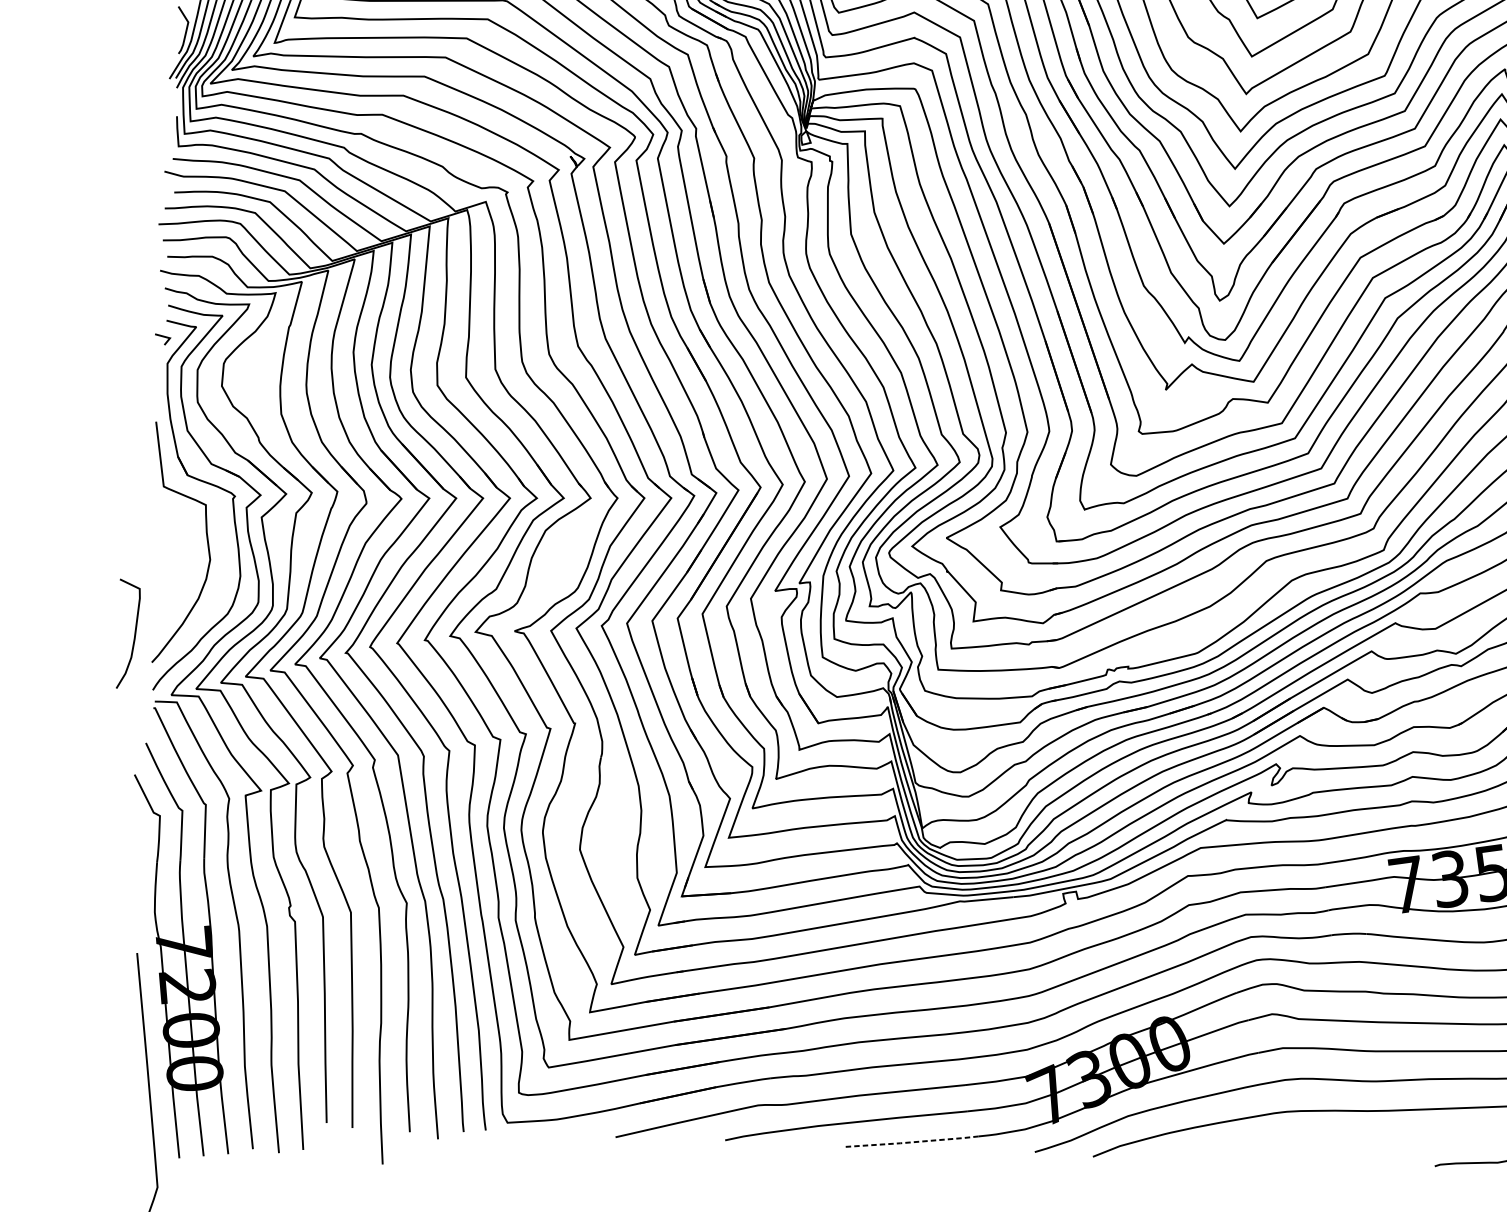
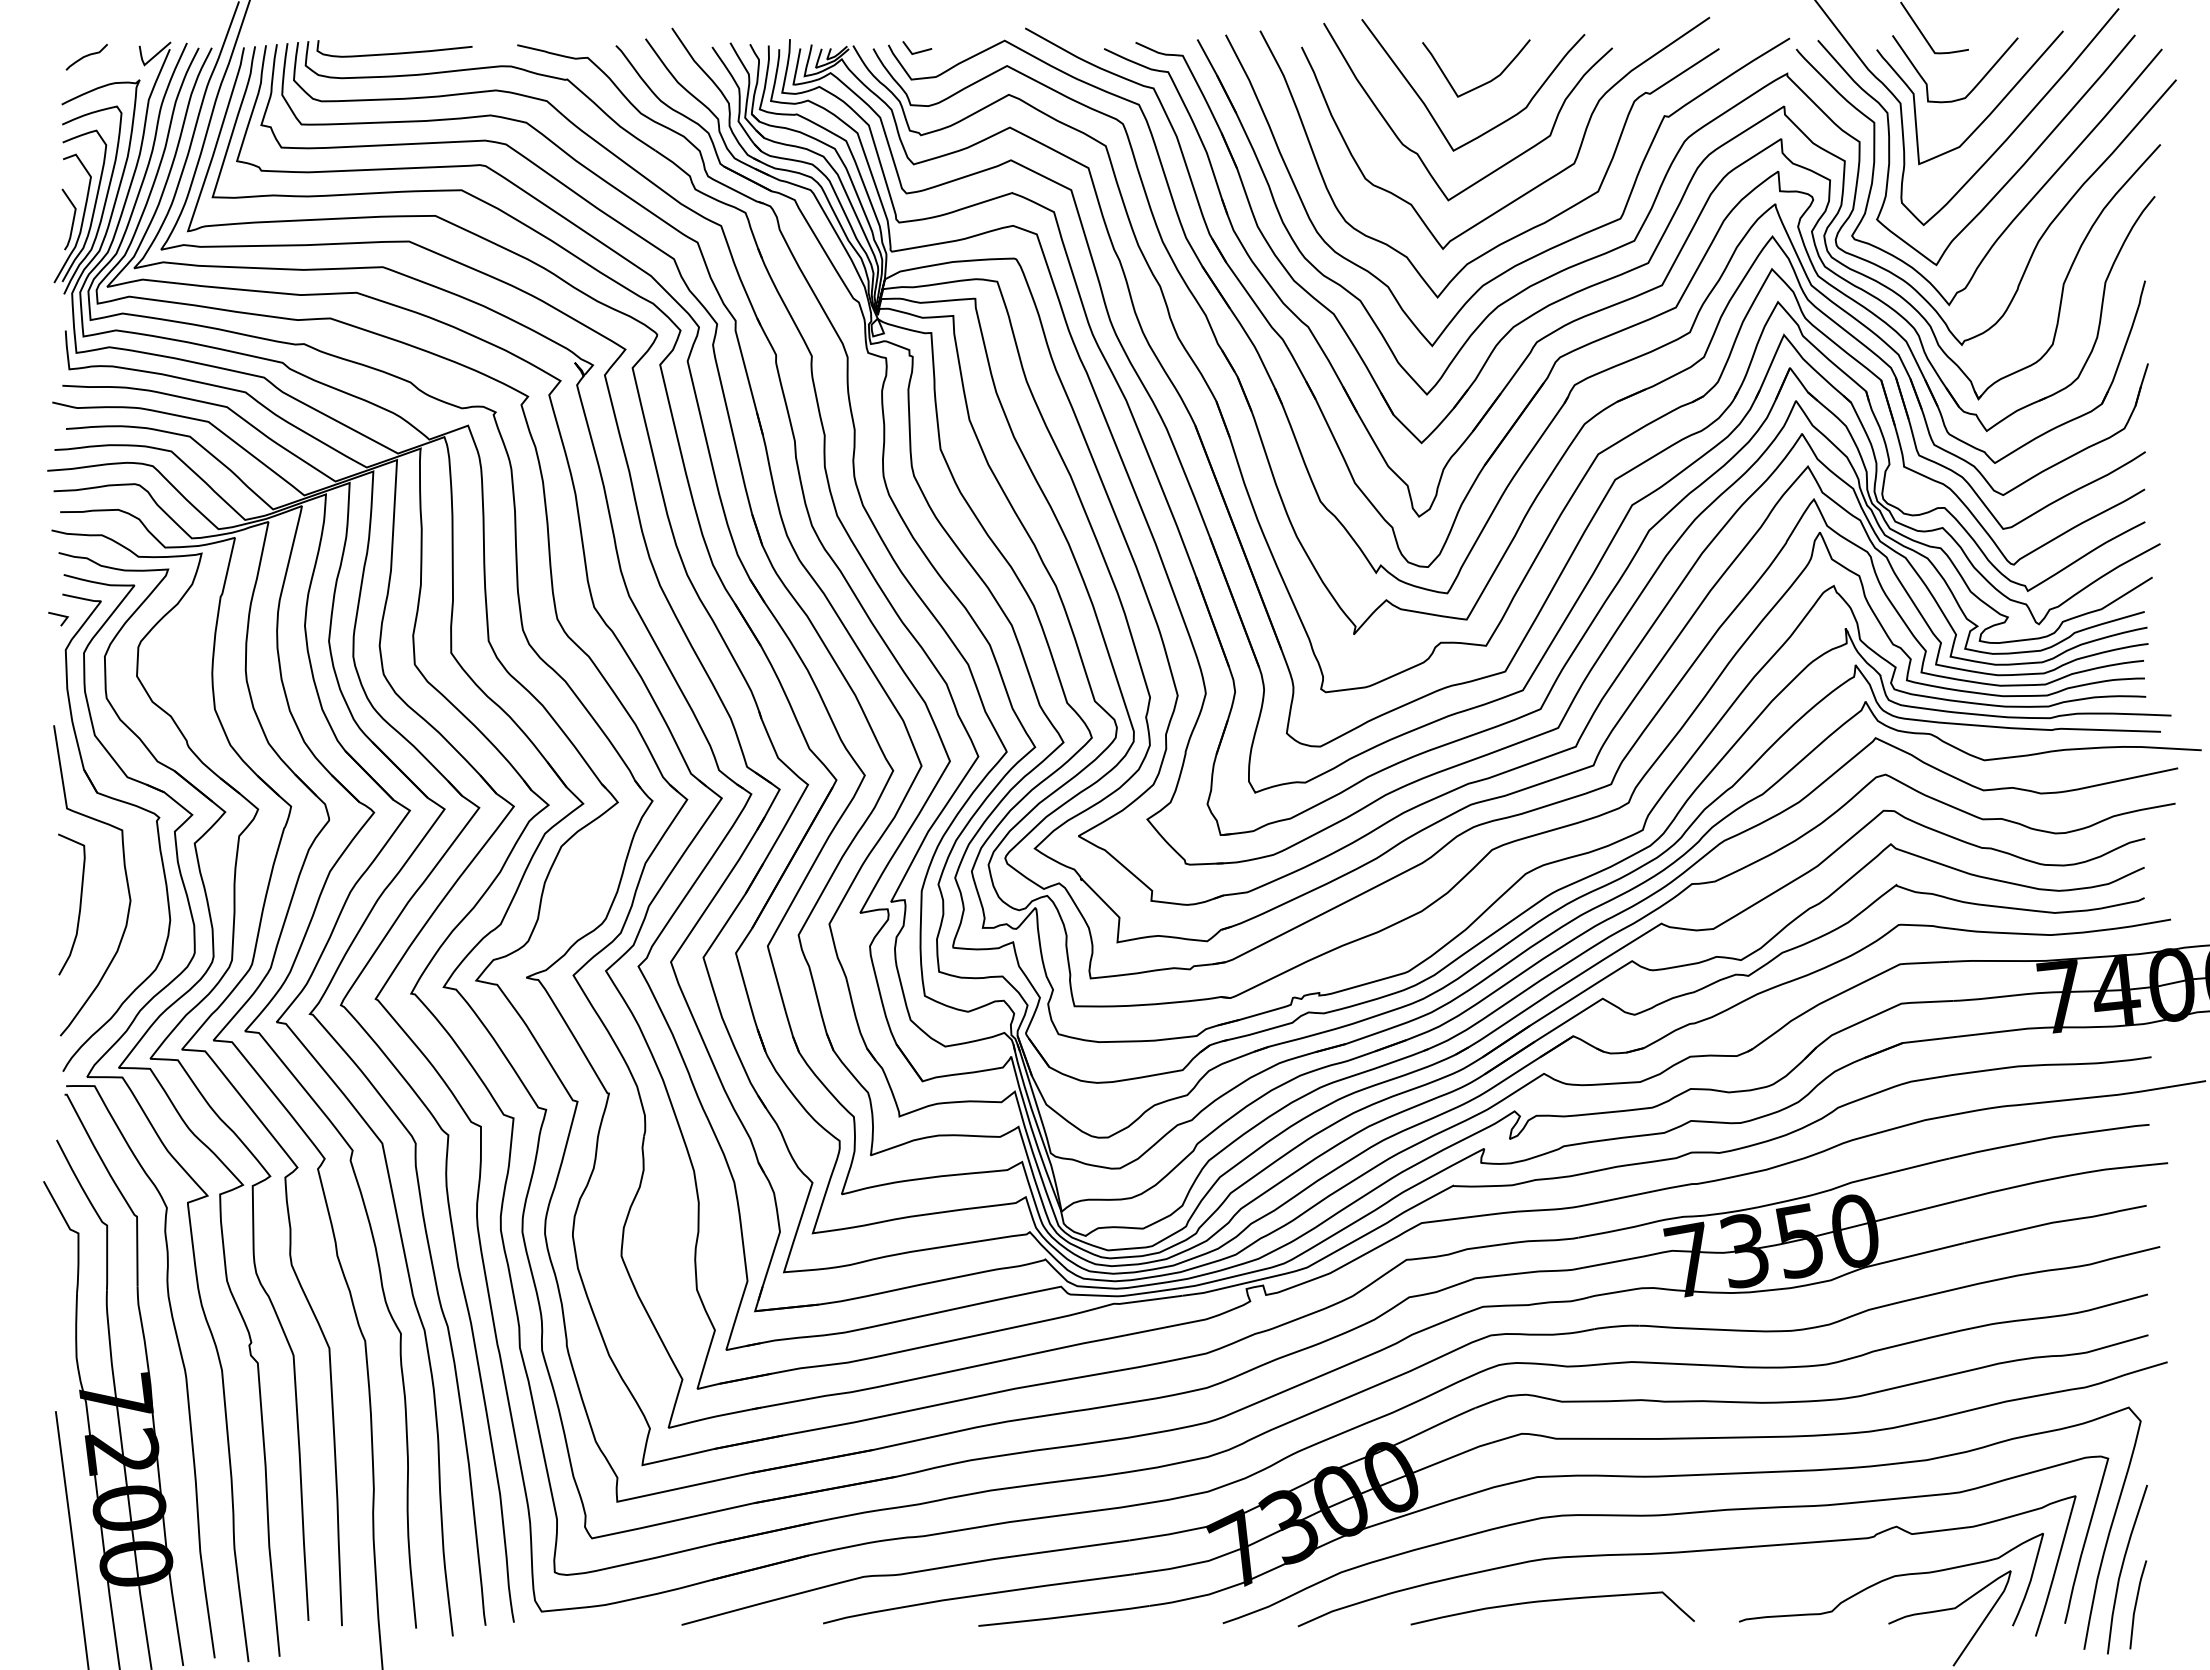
curve: (134, 634) -> (79, 904), moved
line: (911, 1142) -> (1063, 1616), dashed -> solid
curve: (1290, 1145) -> (1552, 1601), added

